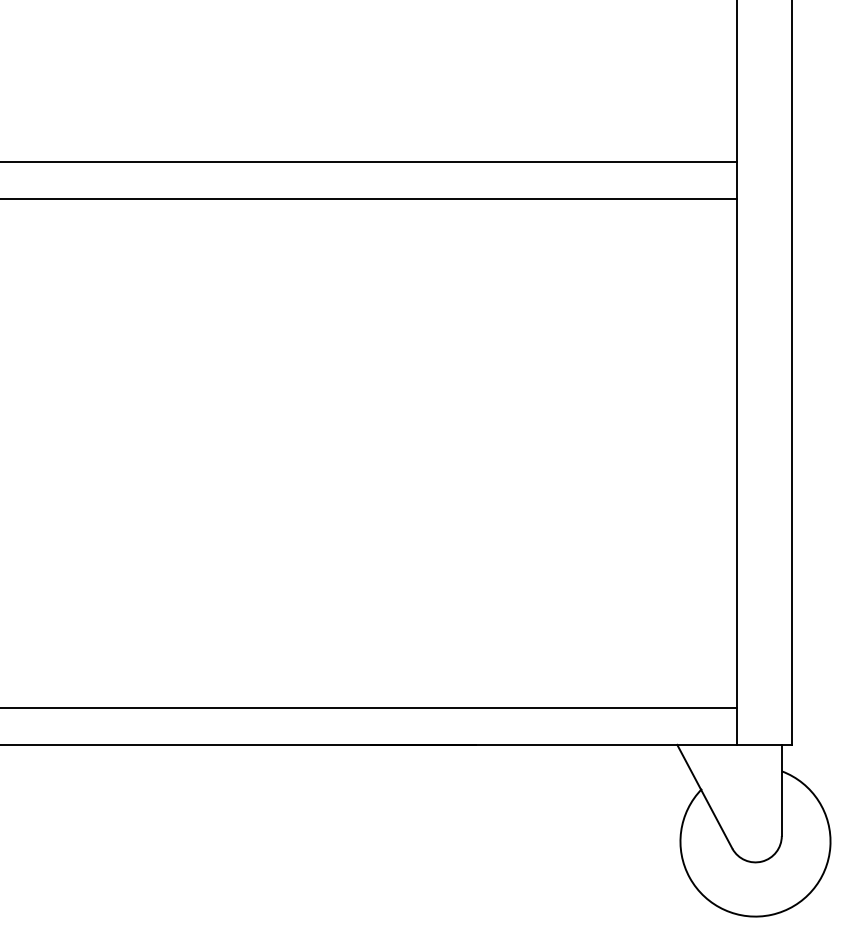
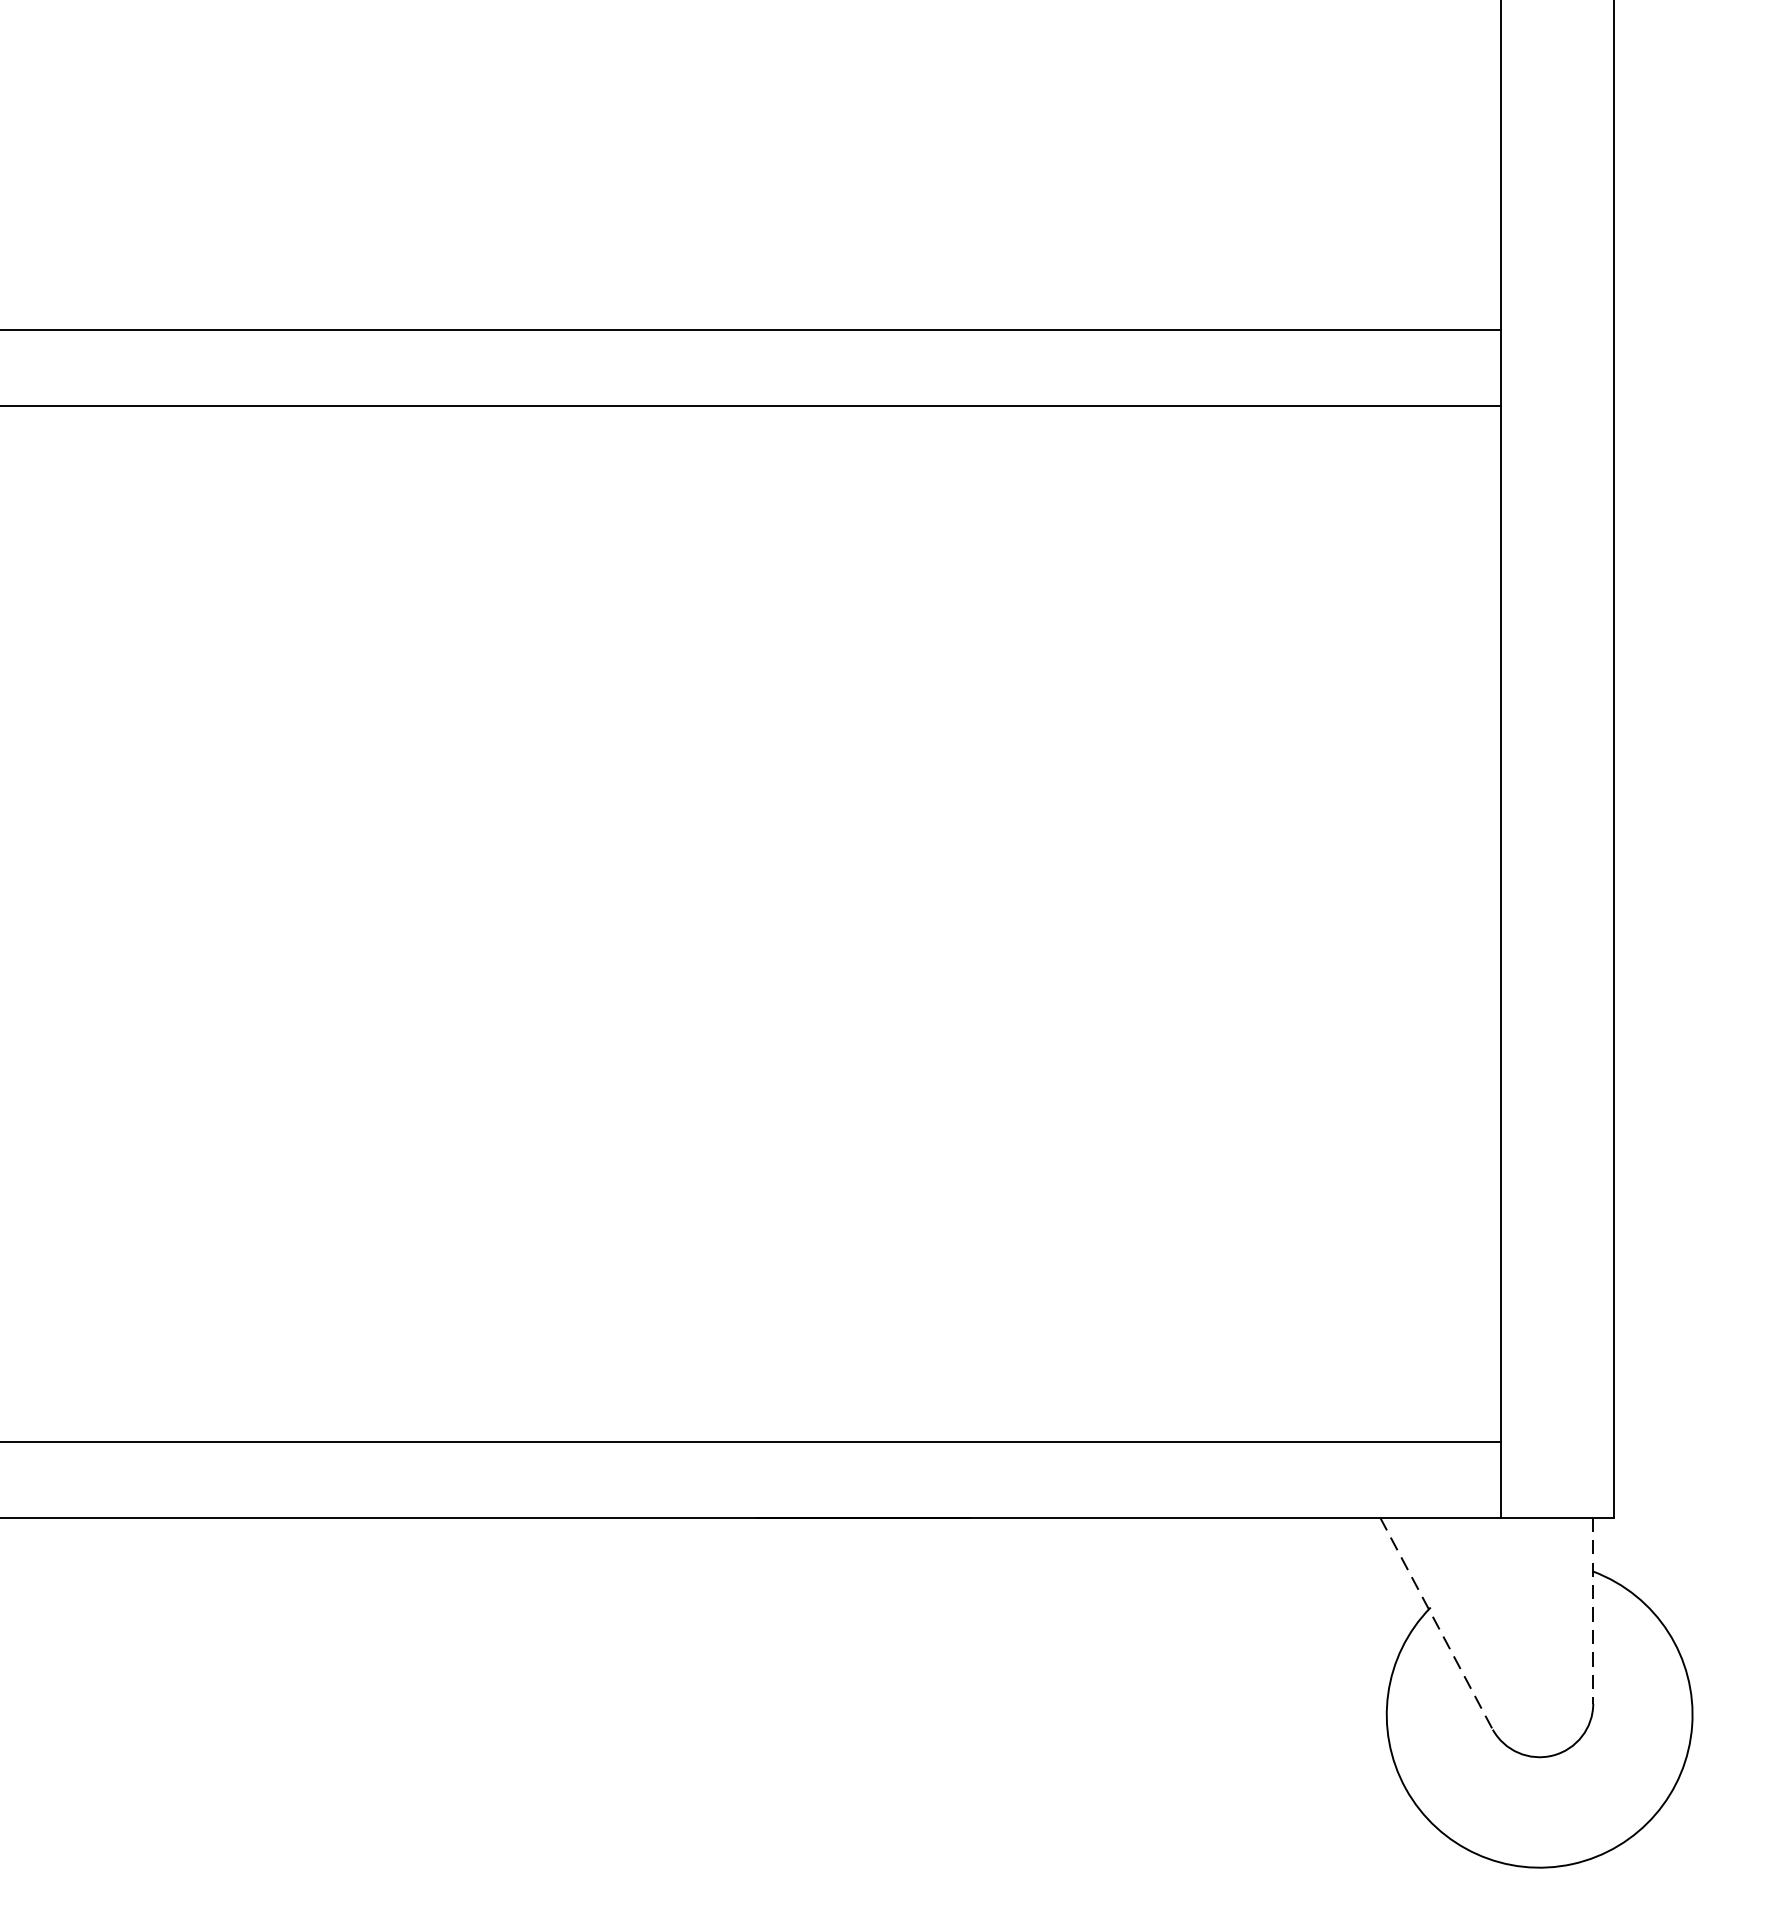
line: (781, 790) -> (1592, 1610), solid -> dashed
line: (704, 796) -> (1435, 1622), solid -> dashed

